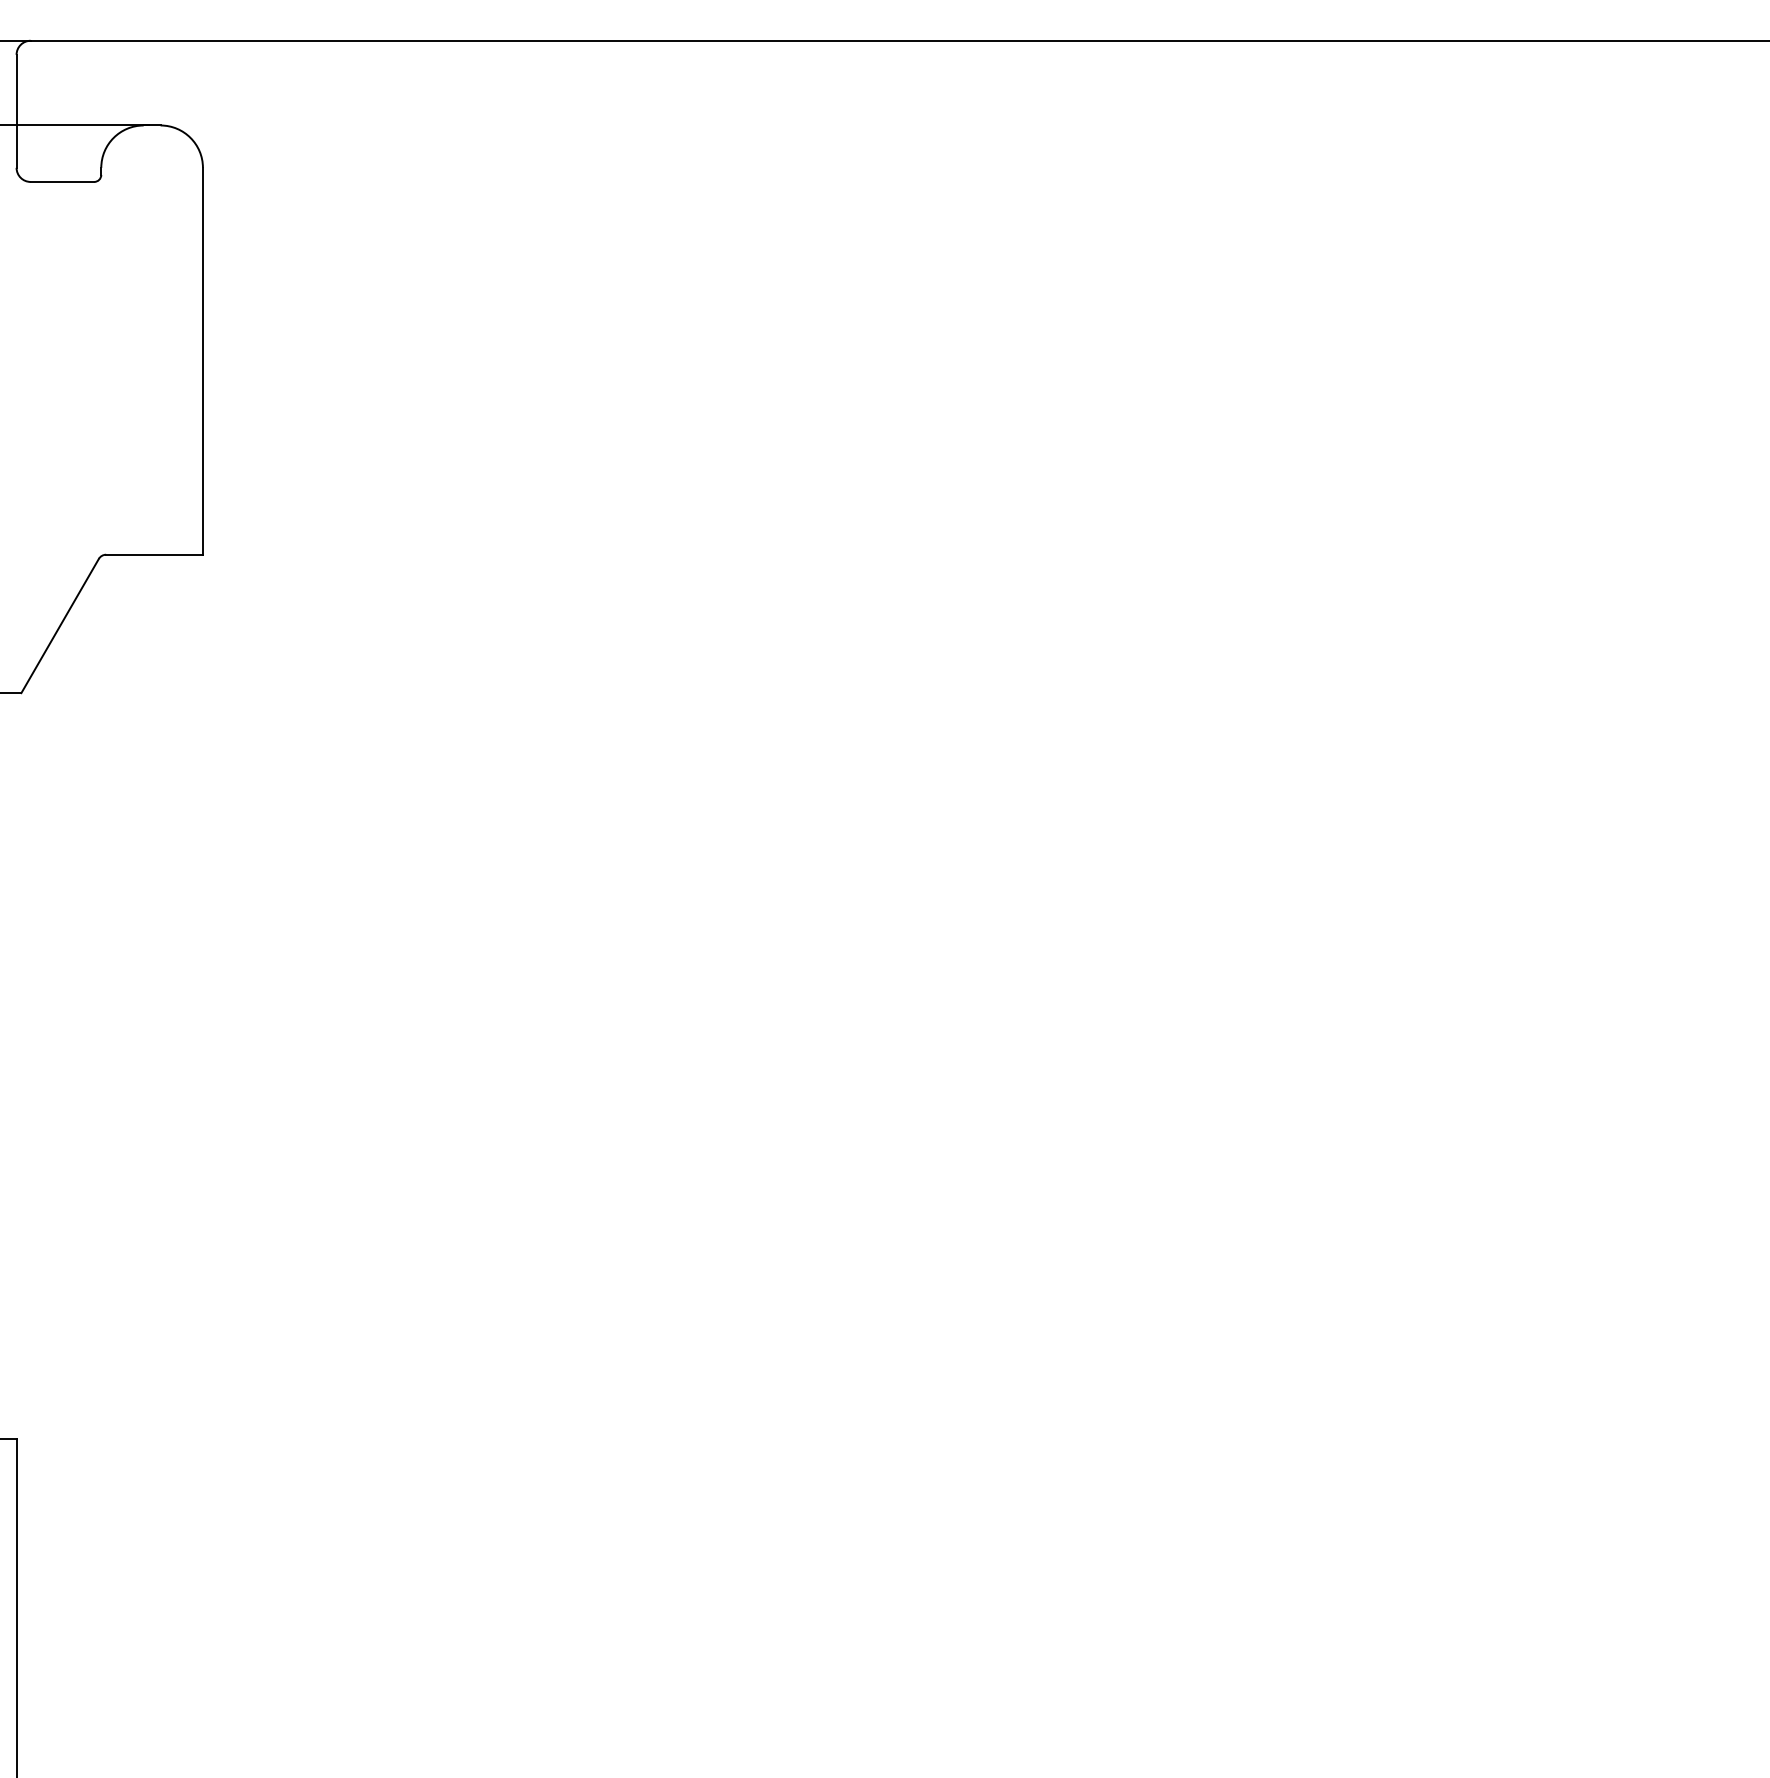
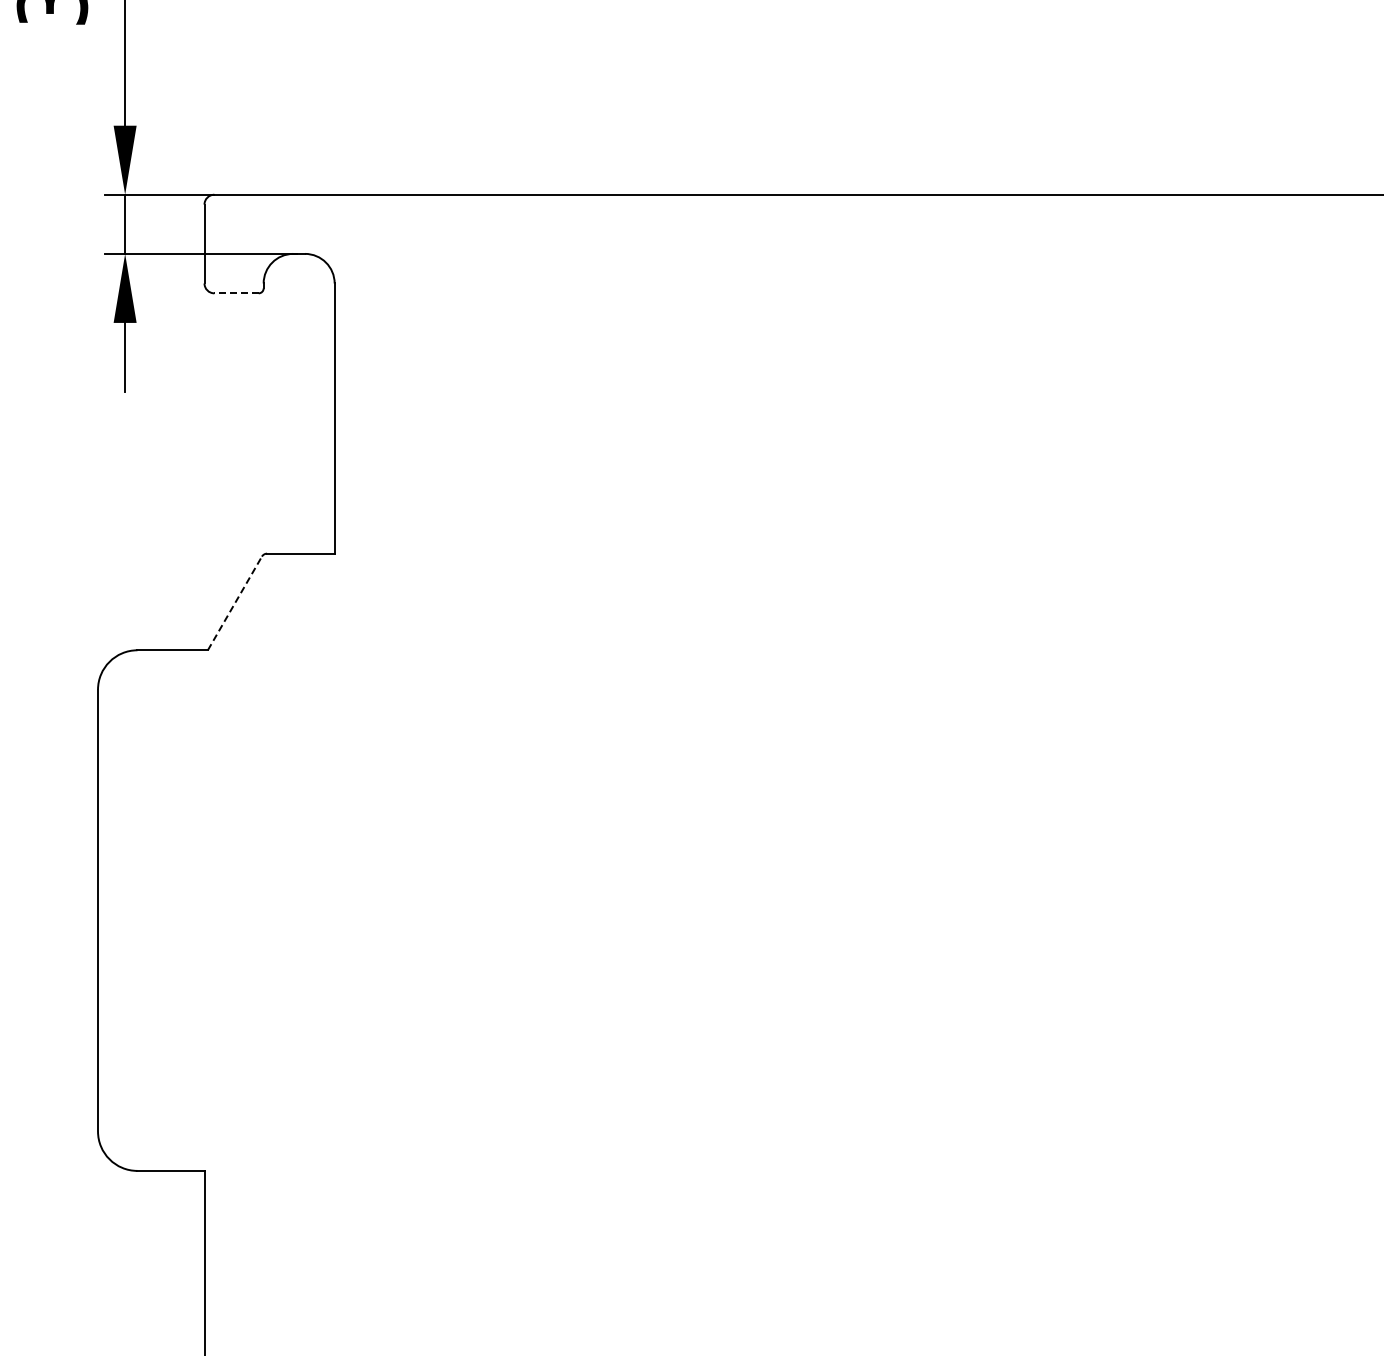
line: (62, 182) -> (236, 293), solid -> dashed
line: (60, 626) -> (235, 603), solid -> dashed

